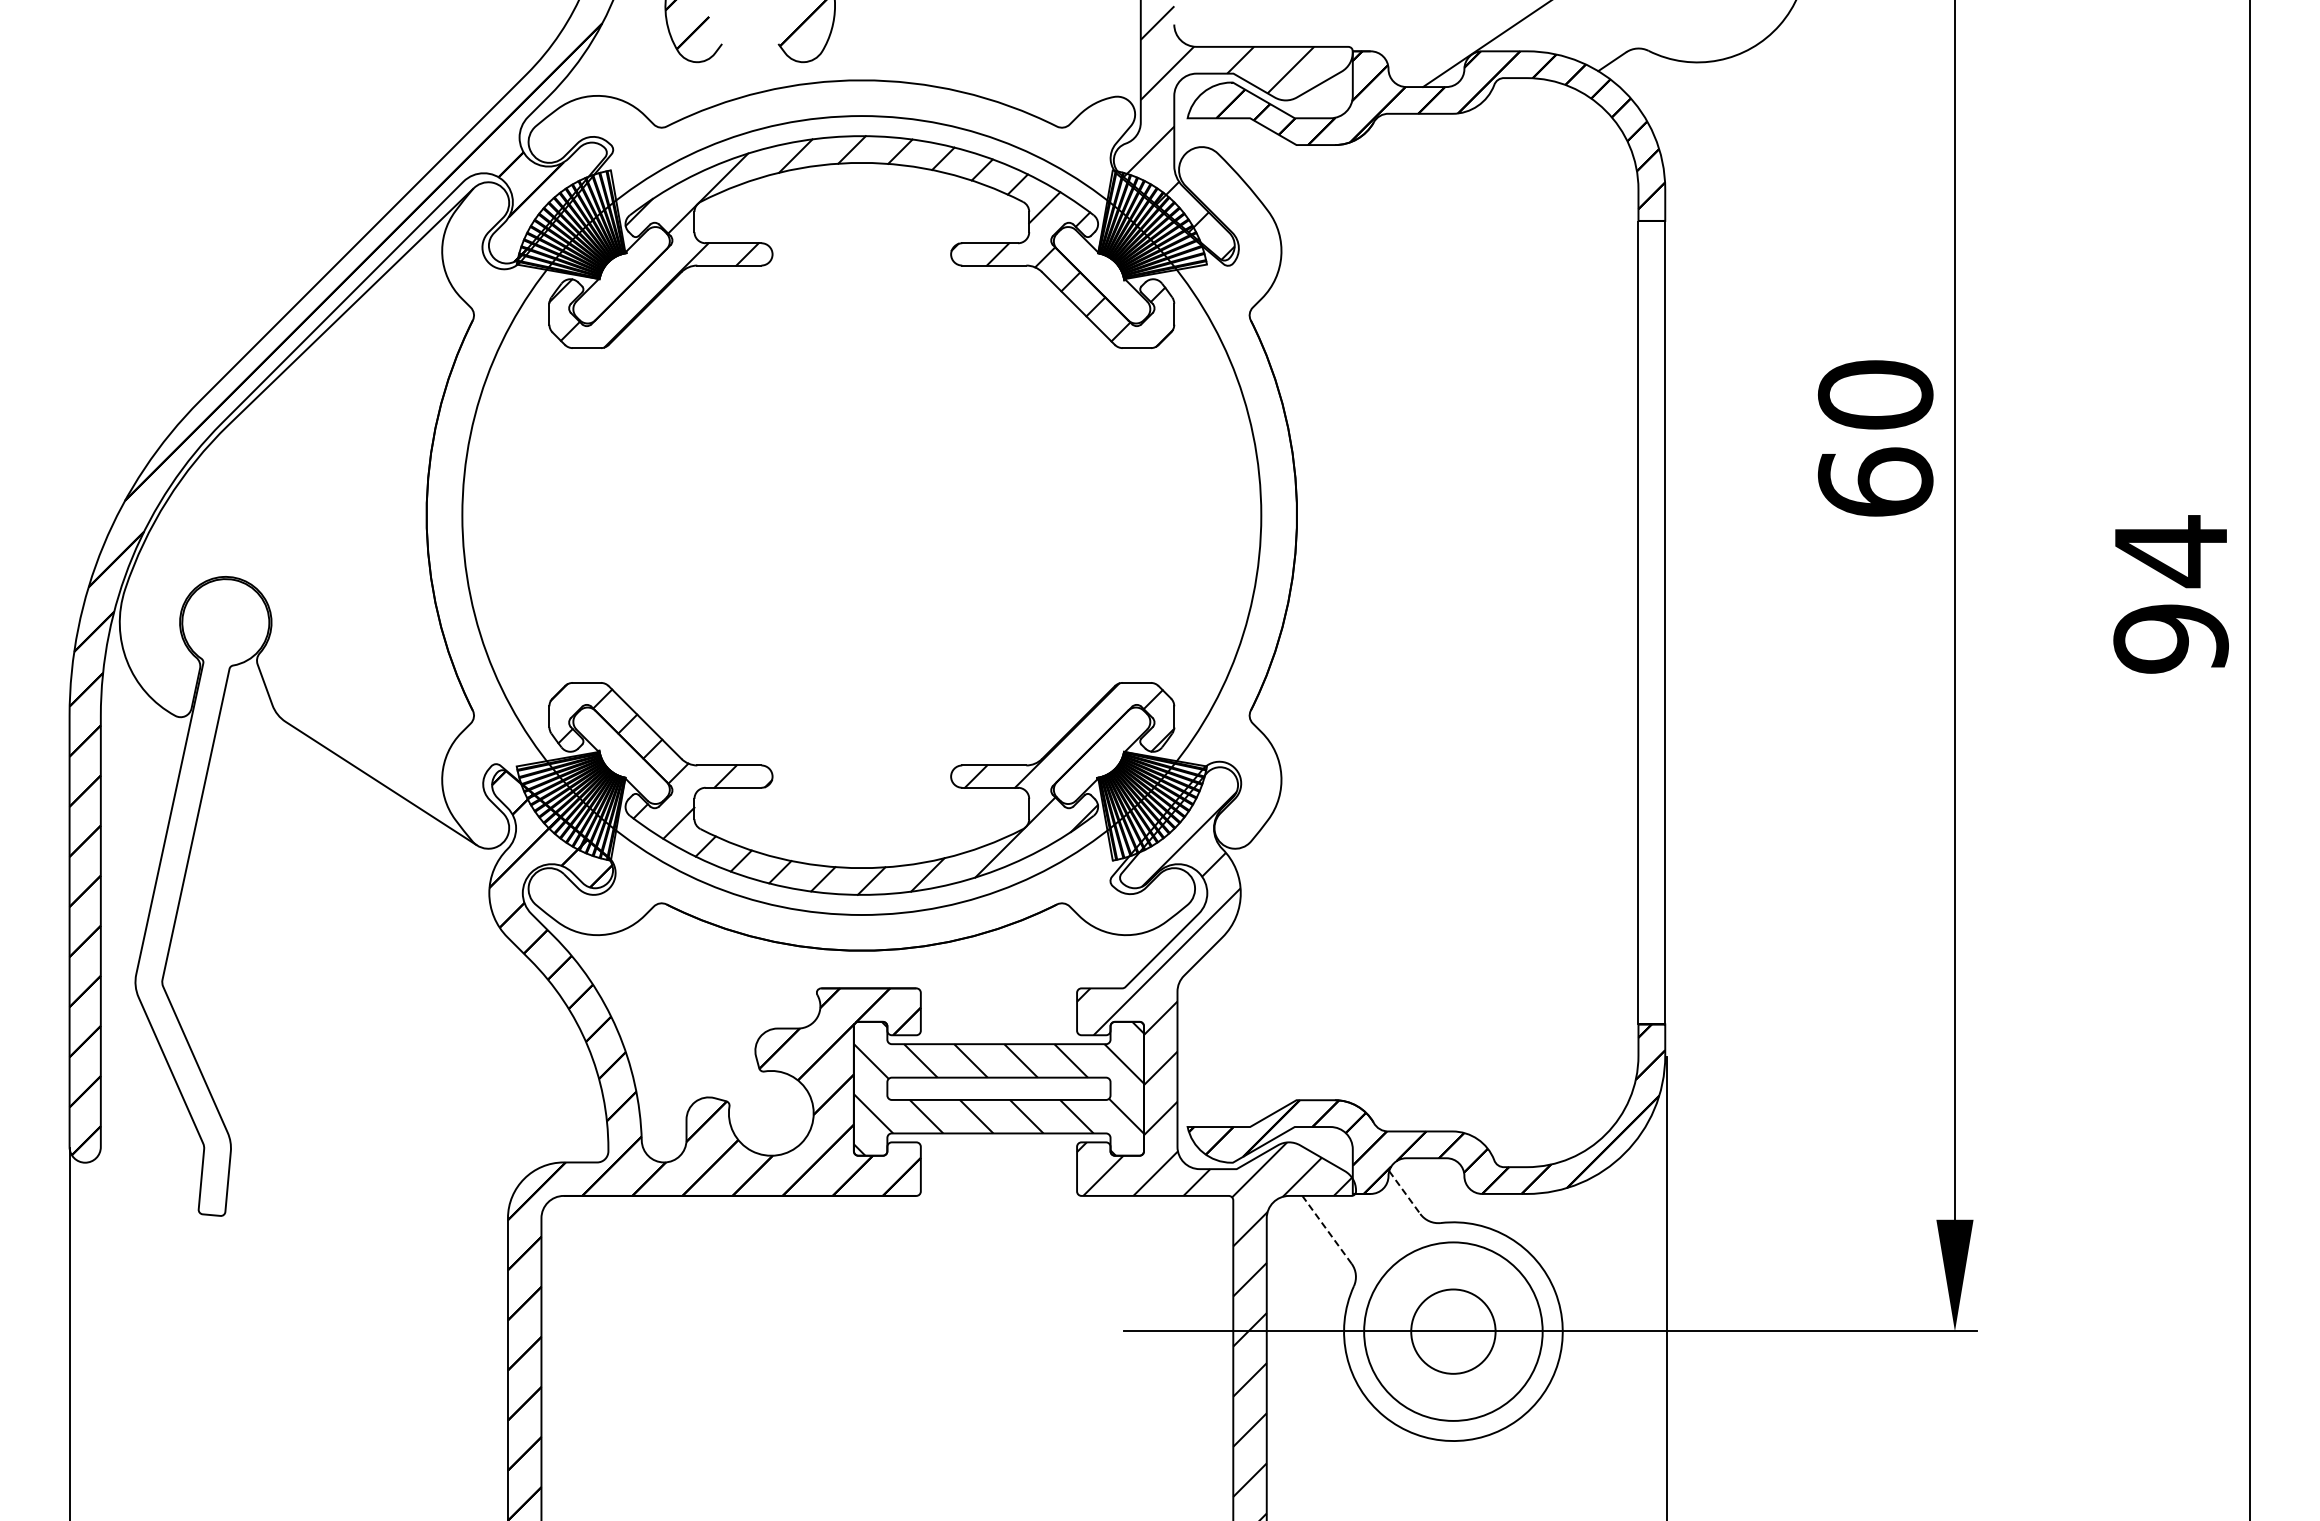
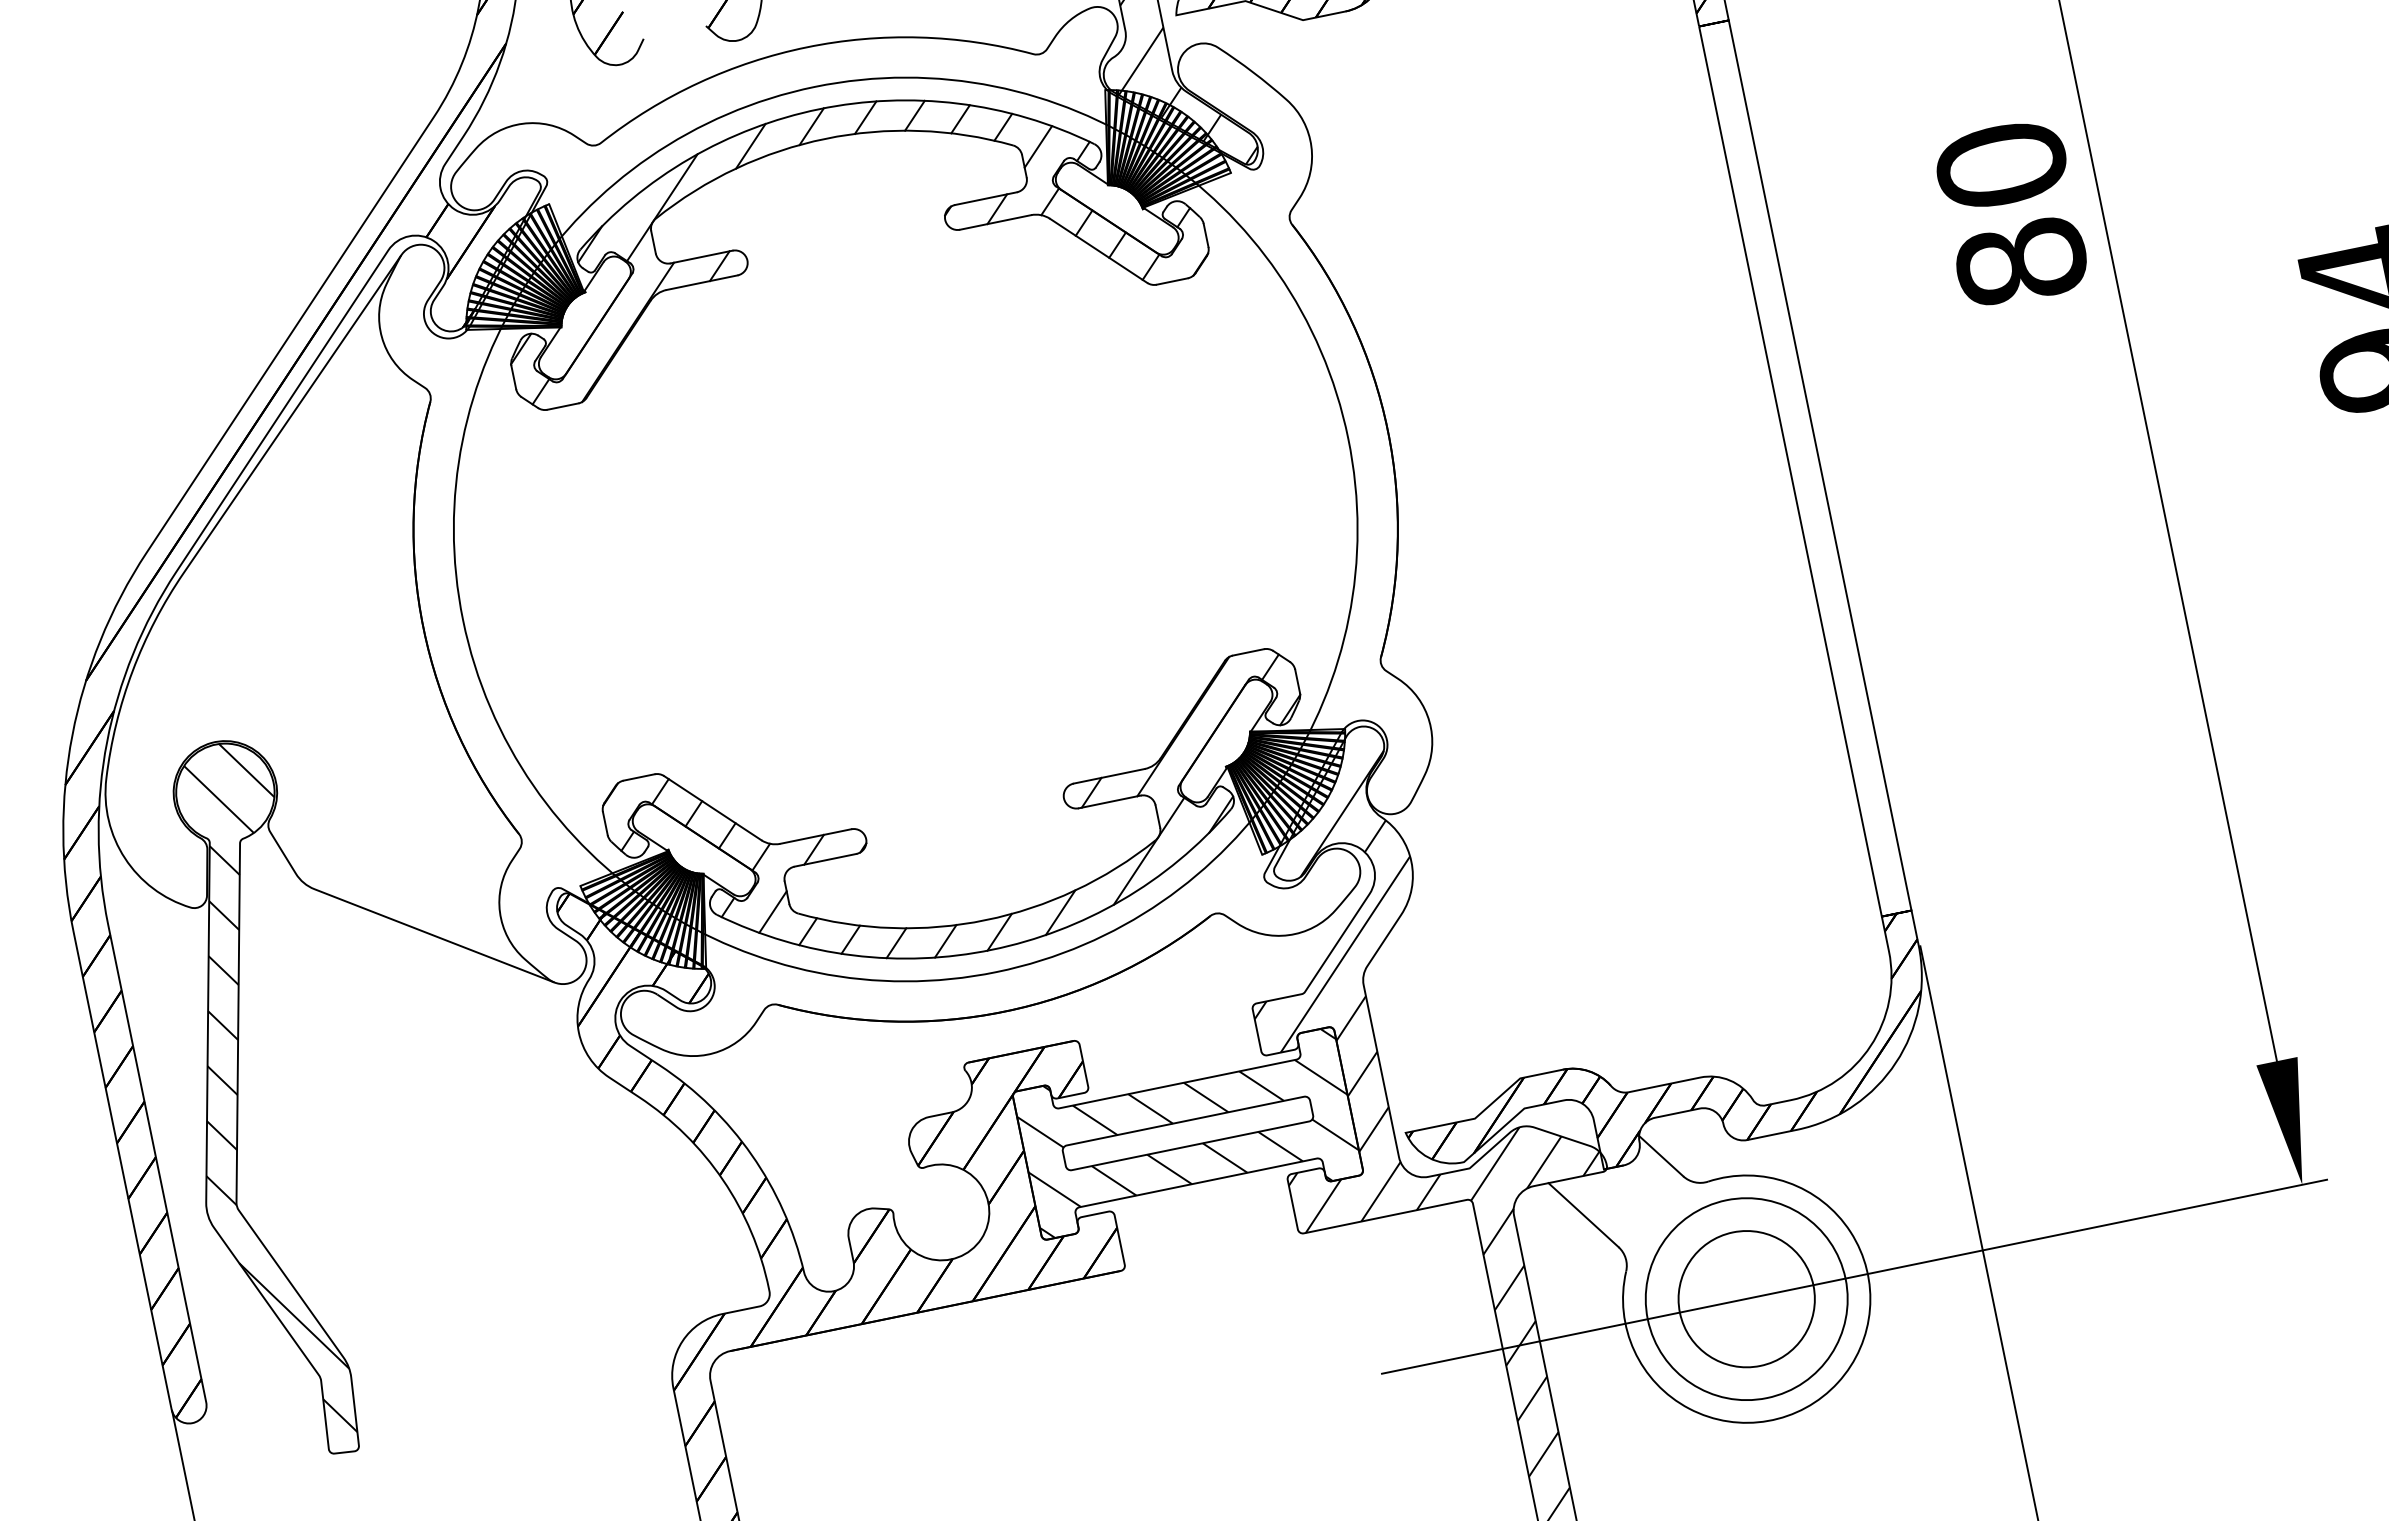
text: (1875, 481) -> (2021, 261), 60 -> 80
hatch: (204, 889) -> (262, 1093), added
line: (1405, 1192) -> (1661, 1155), dashed -> solid
line: (1327, 1229) -> (1583, 1214), dashed -> solid
circle: (1453, 1331) -> (1746, 1298), size x1.43

